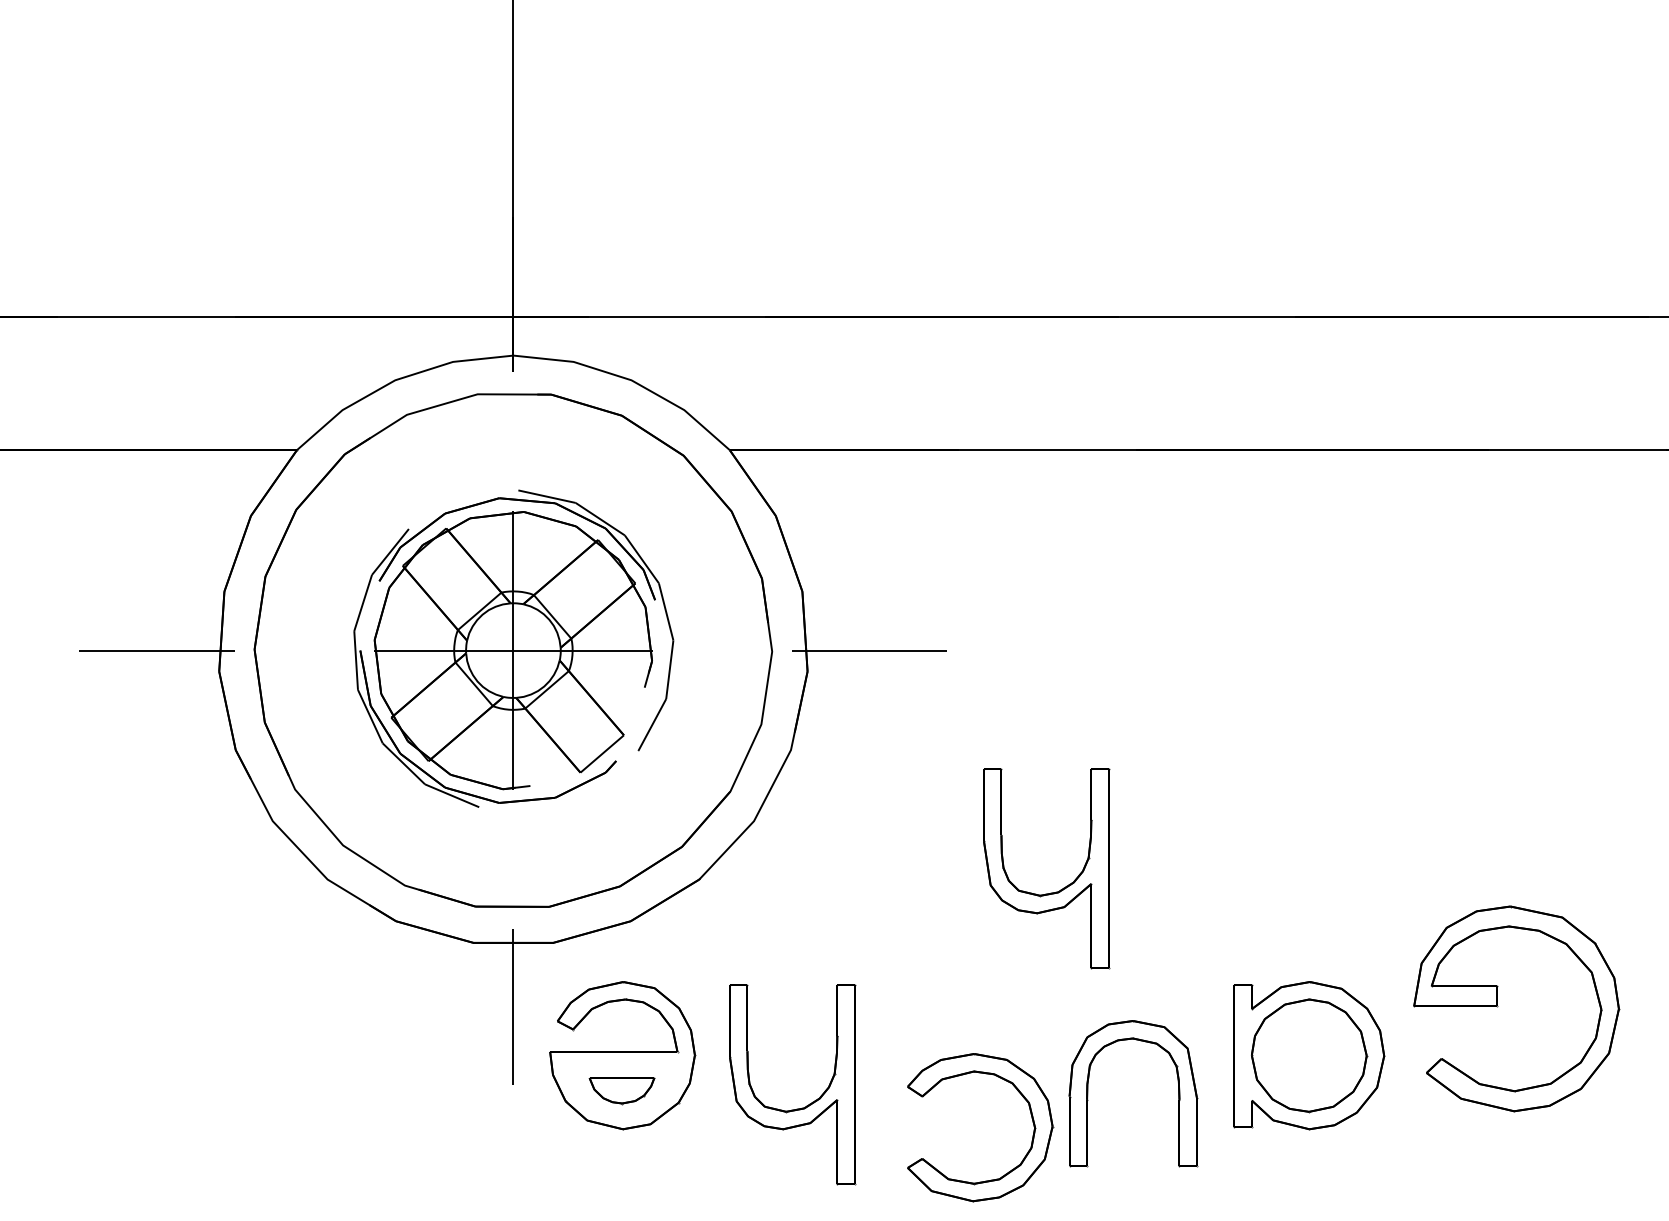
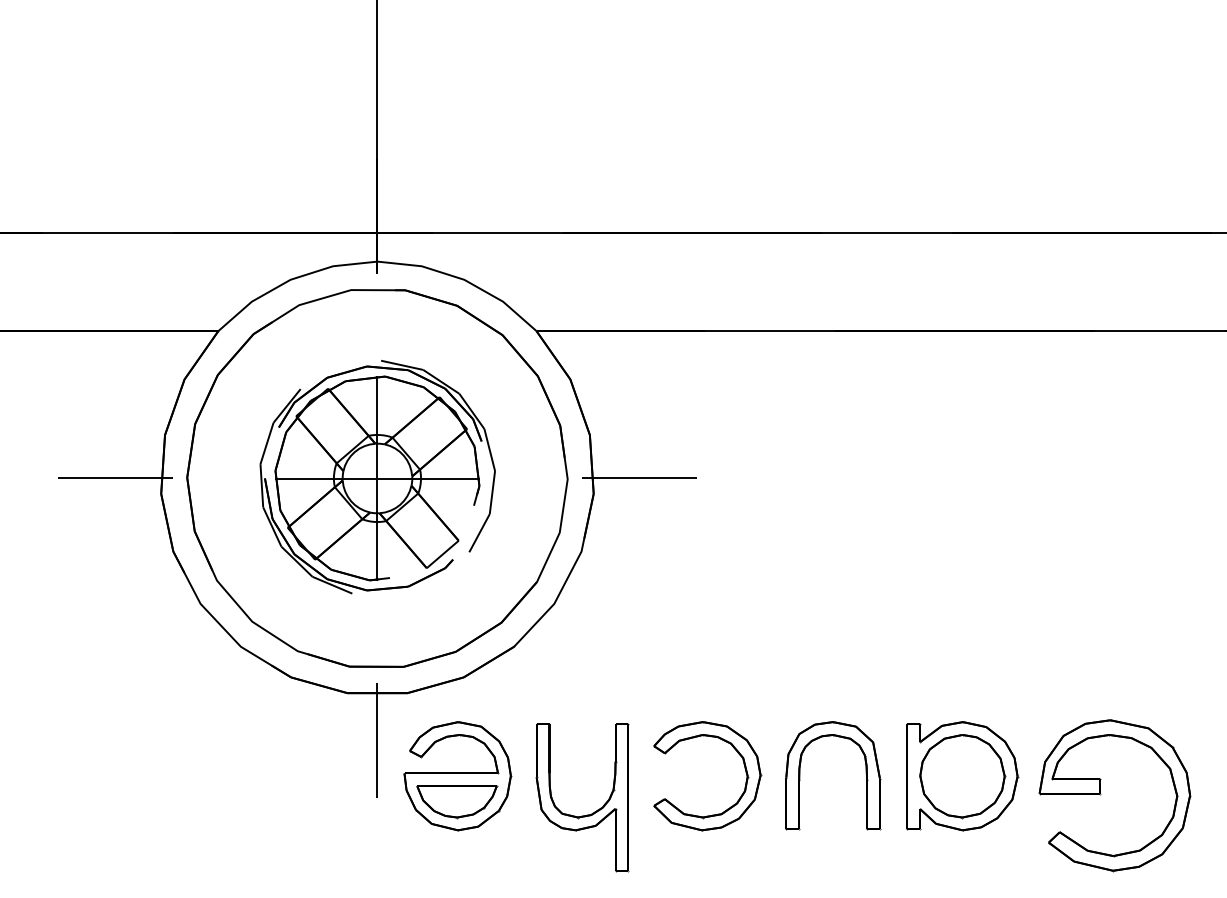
part: (1050, 892) -> (772, 656), removed
part: (1498, 1006) -> (1101, 793), moved
part: (622, 1090) -> (457, 801), size x1.67
part: (1017, 1091) -> (734, 749), moved
part: (1088, 1093) -> (800, 775), moved

